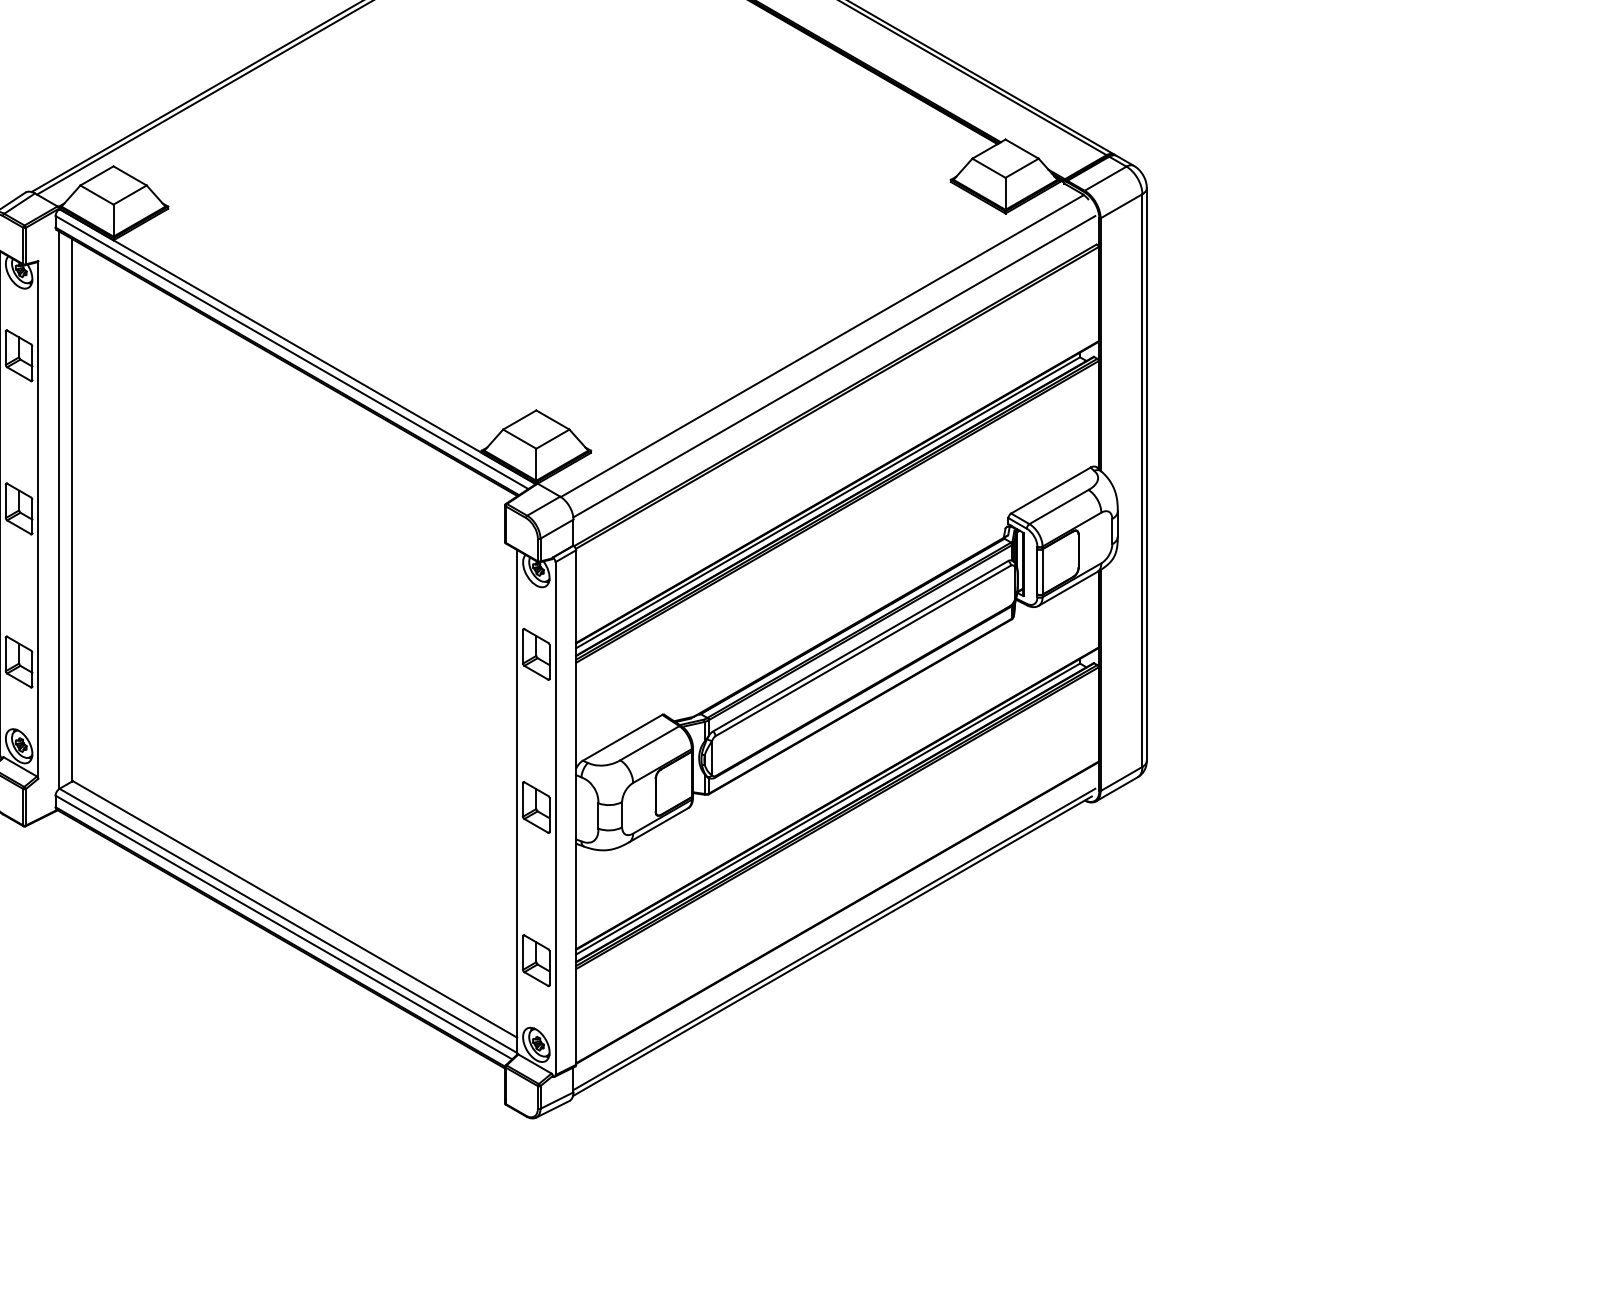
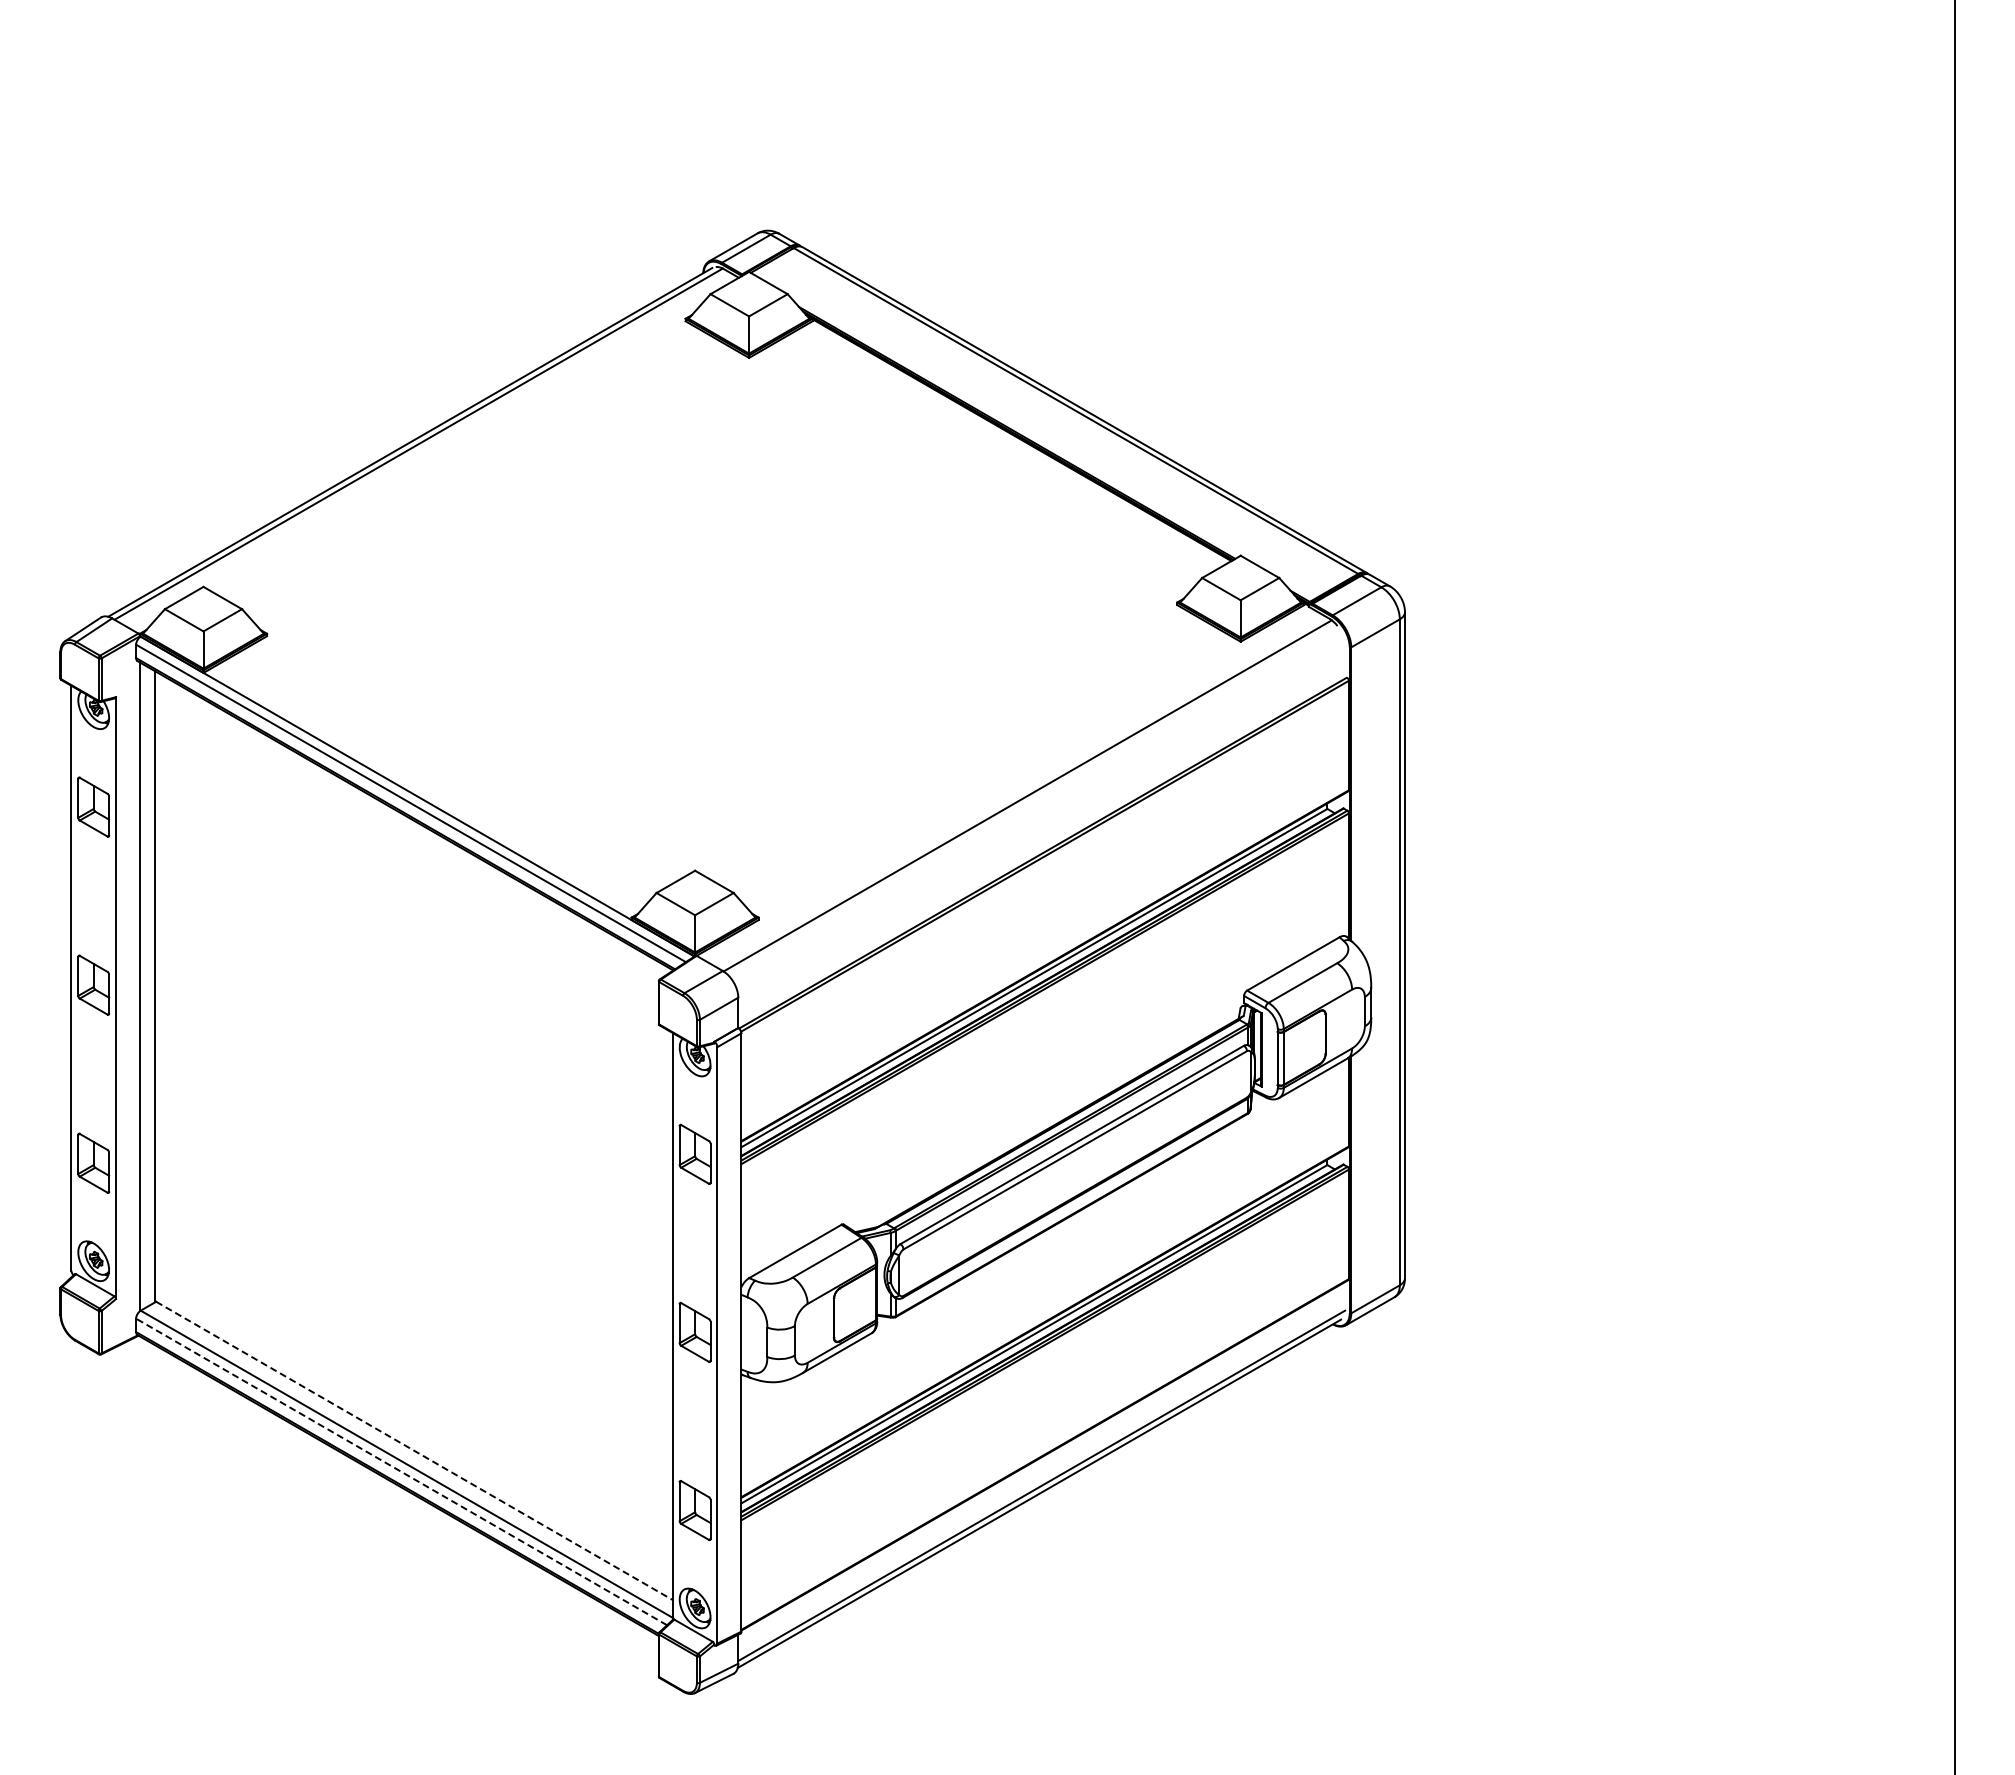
line: (834, 366) -> (1041, 819), removed
line: (295, 909) -> (414, 1451), solid -> dashed
line: (283, 927) -> (401, 1471), solid -> dashed

